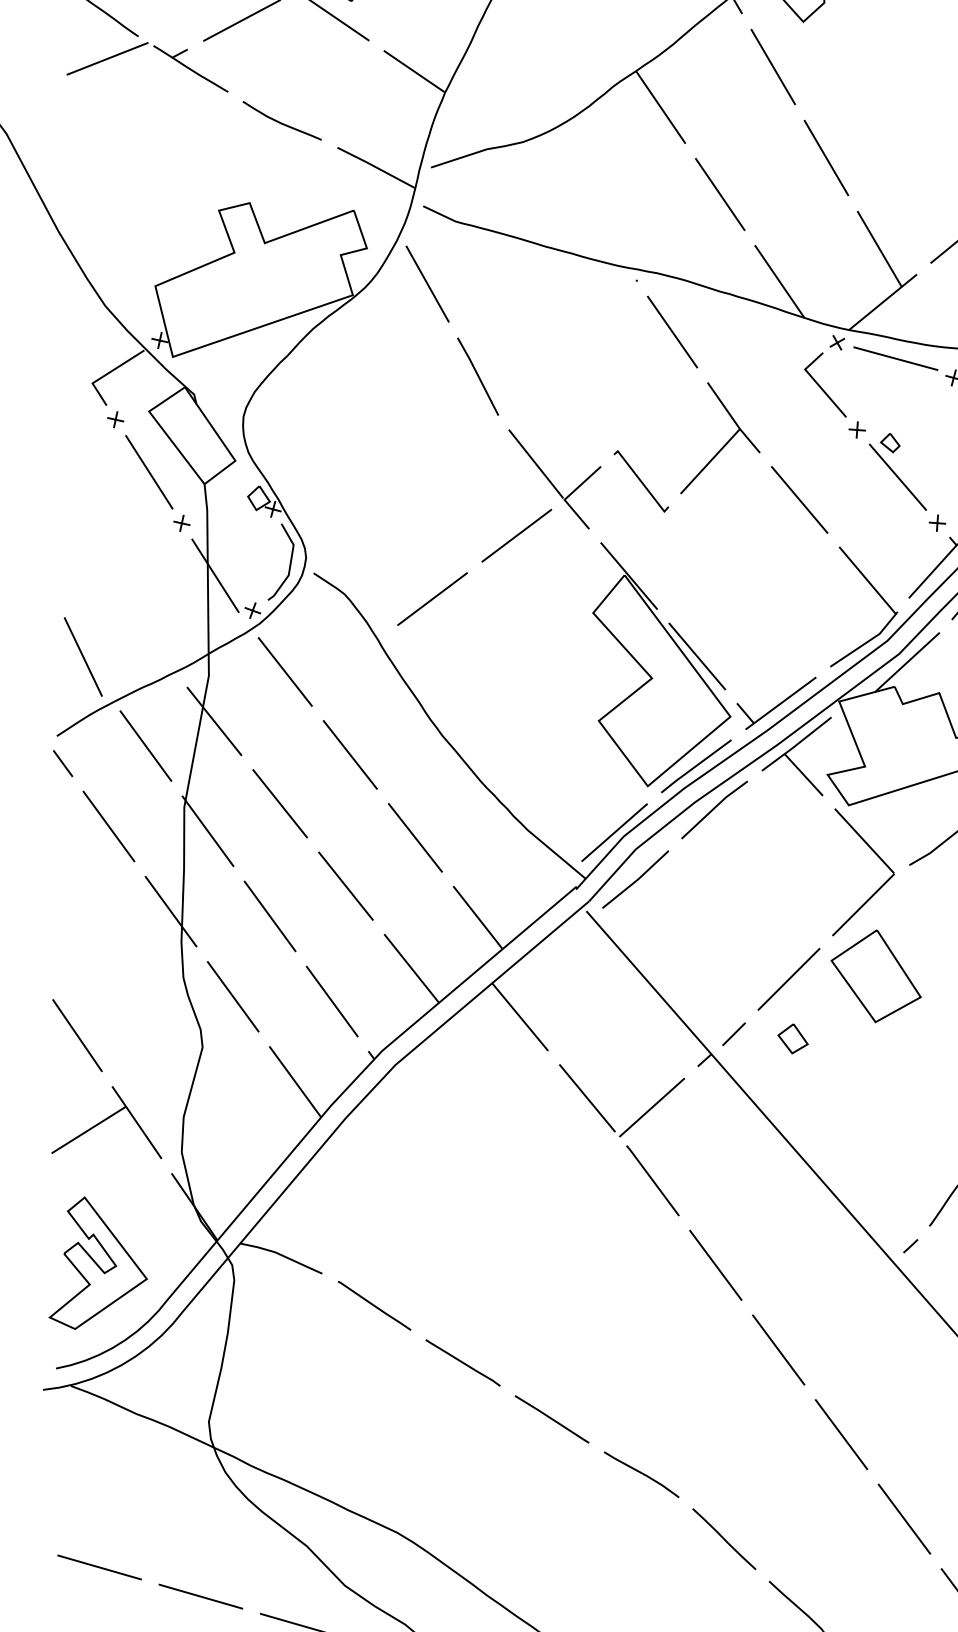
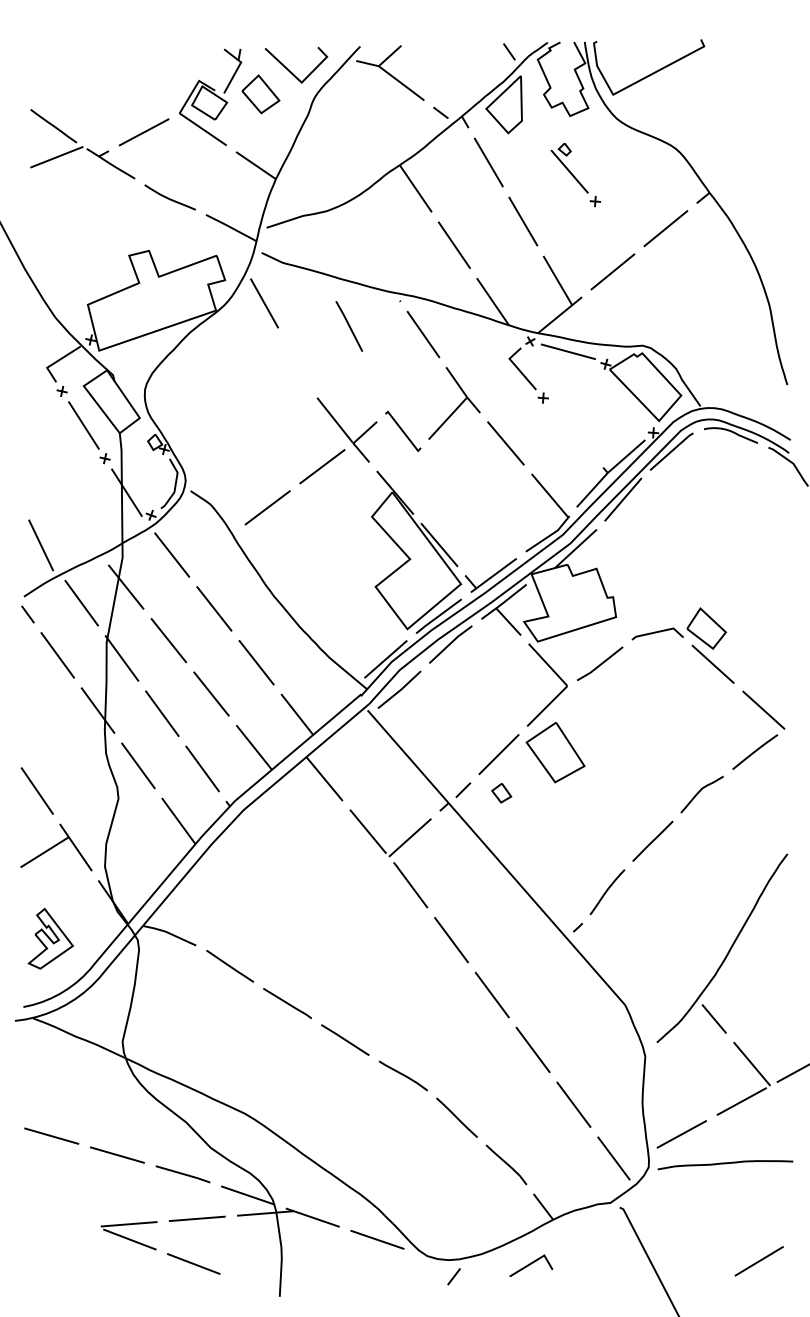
line: (478, 376) -> (349, 326), moved
part: (906, 483) -> (575, 175), moved
part: (97, 1262) -> (50, 938), size x0.7

